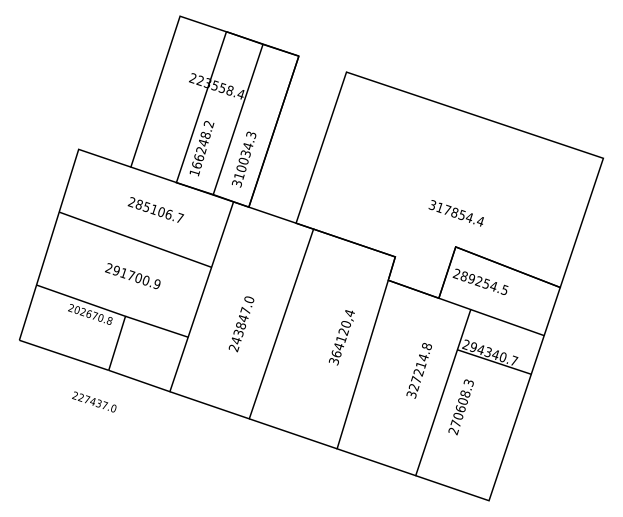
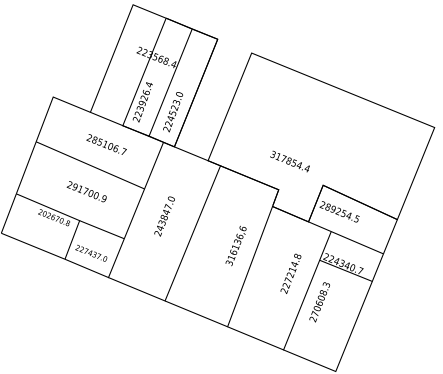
text: (222, 88) -> (160, 59), 223558.4 -> 223568.4
text: (201, 148) -> (142, 102), 166248.2 -> 223926.4
text: (243, 158) -> (172, 111), 310034.3 -> 224523.0
text: (455, 213) -> (289, 161), moved
text: (241, 324) -> (164, 216), moved
text: (342, 333) -> (236, 243), 364120,4 -> 316136,6
text: (472, 347) -> (330, 259), 294340.7 -> 224340.7
text: (411, 394) -> (284, 290), 327214.8 -> 227214.8
text: (94, 401) -> (91, 252), moved

